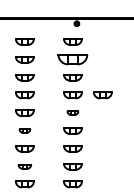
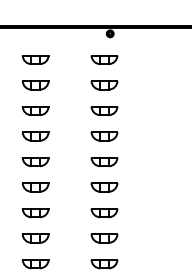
part: (72, 59) -> (103, 84), size x0.62
part: (102, 95) -> (146, 136), removed
part: (72, 112) -> (103, 160), size x1.67
part: (24, 130) -> (35, 186), size x1.67
part: (24, 166) -> (35, 238), size x1.43

